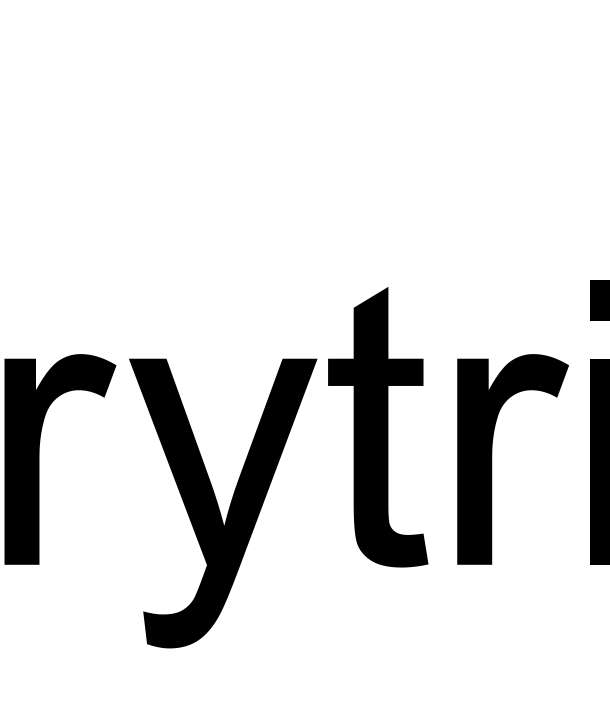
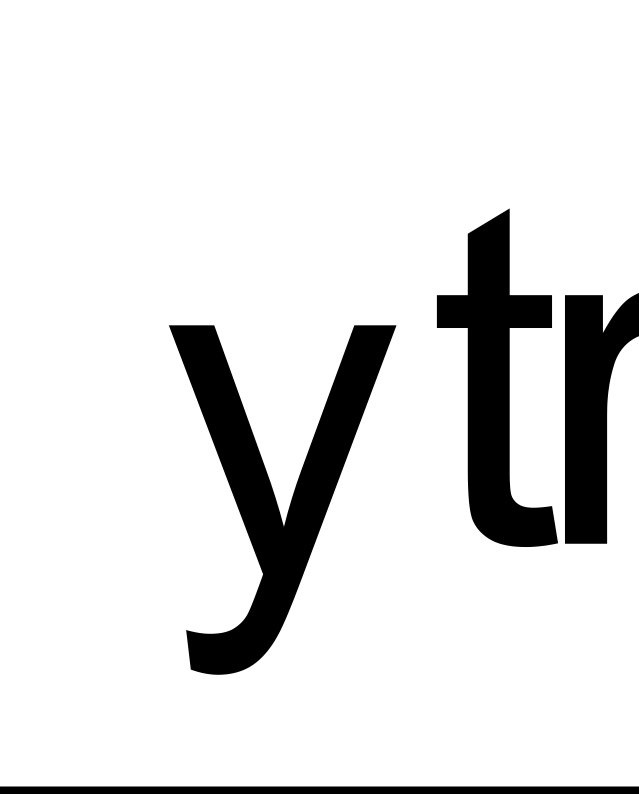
part: (378, 427) -> (497, 378), moved
fill: (60, 459) -> (86, 416), removed
part: (223, 503) -> (283, 499), moved

